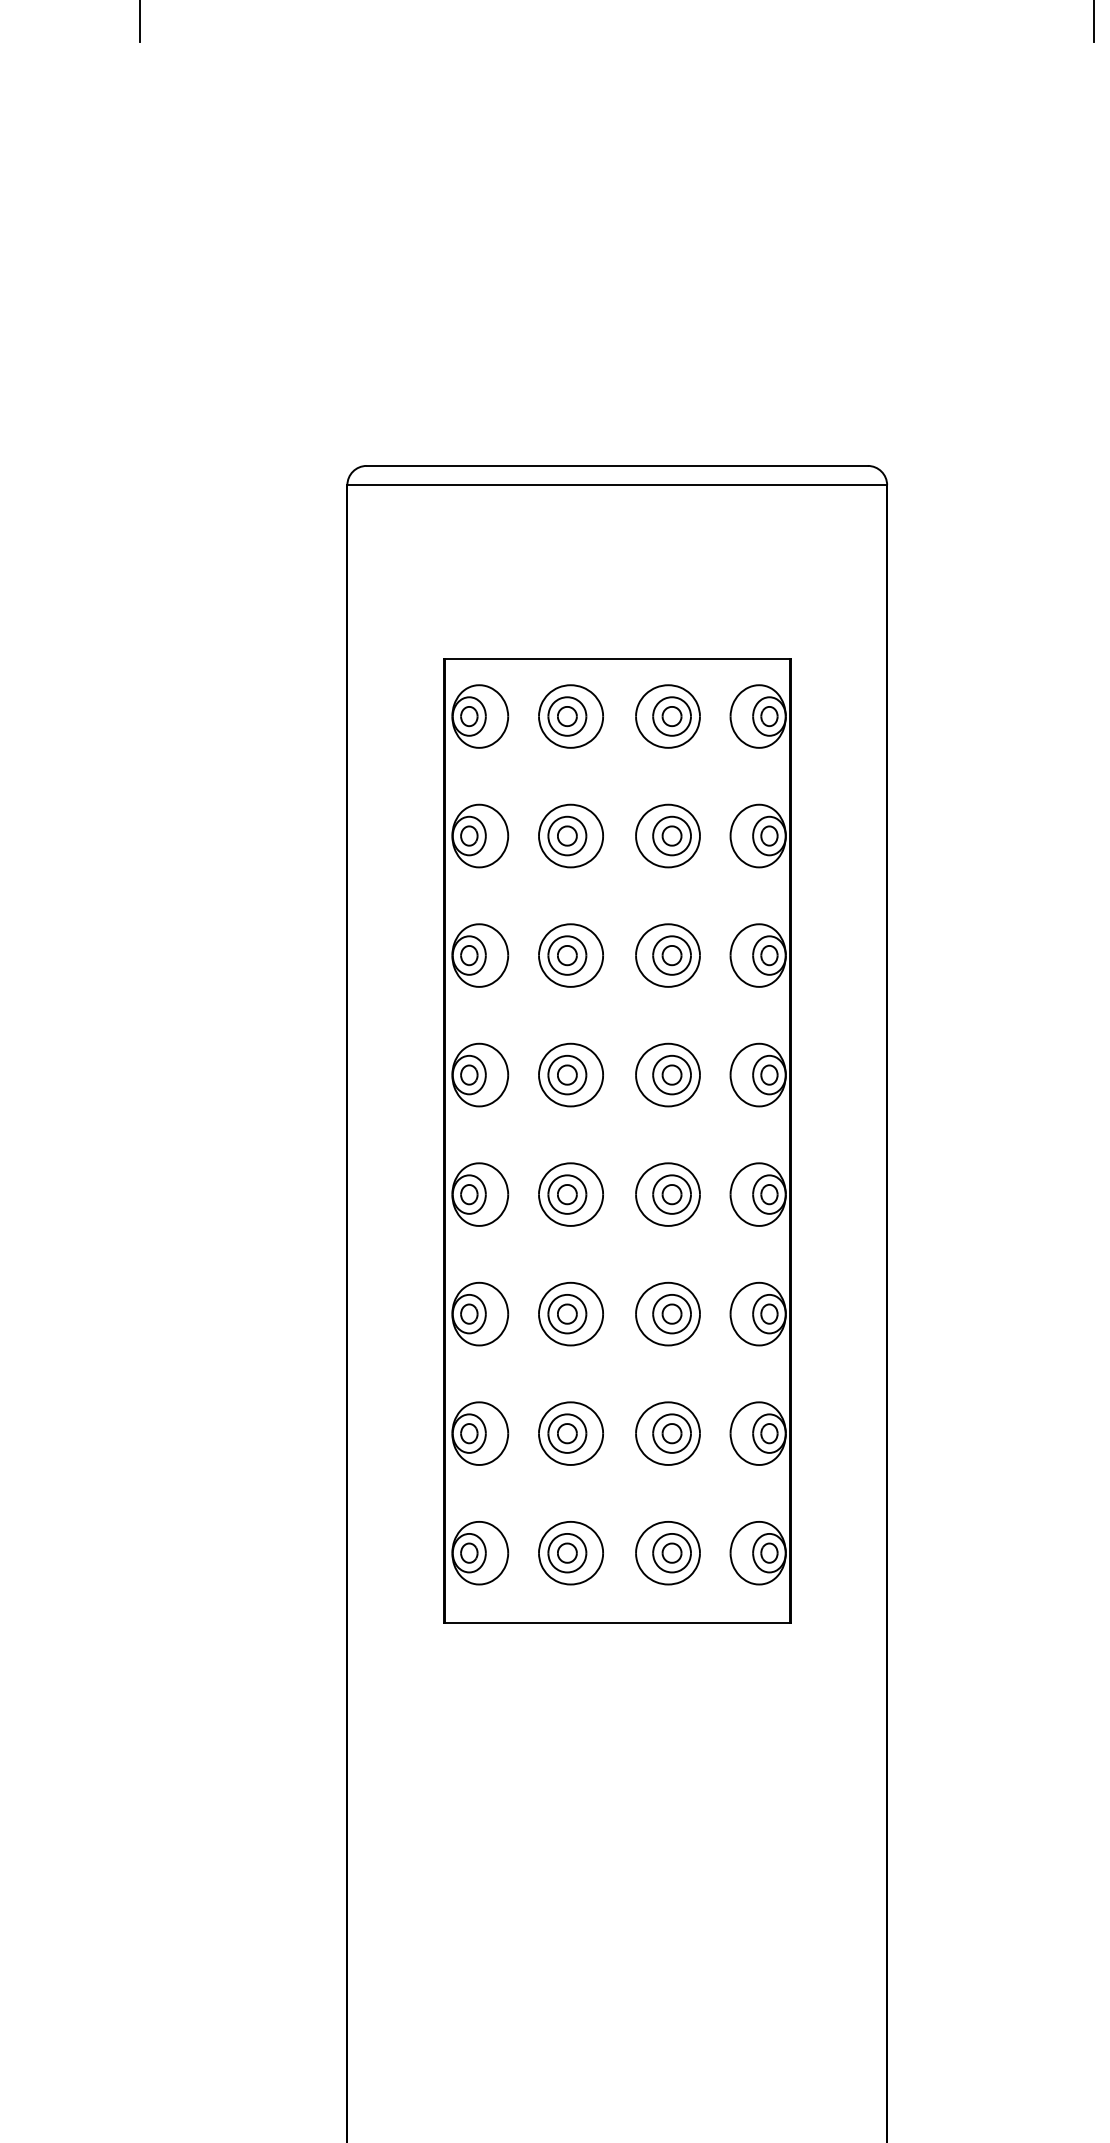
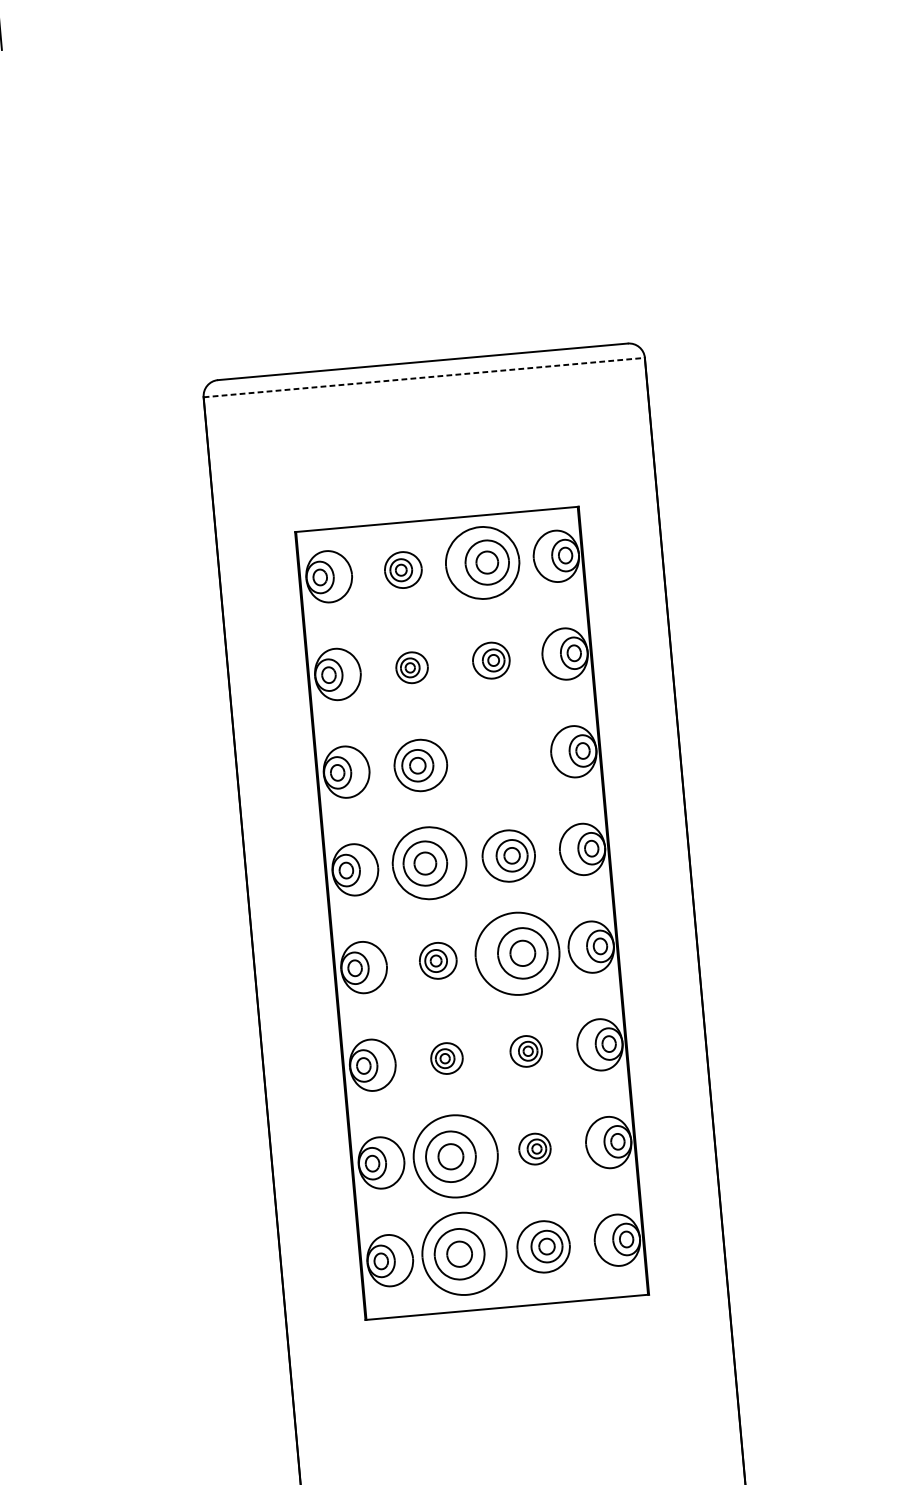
line: (617, 485) -> (424, 377), solid -> dashed
part: (570, 716) -> (402, 570), size x0.7
part: (667, 716) -> (482, 563), size x1.4
part: (570, 835) -> (411, 667), size x0.6
part: (667, 835) -> (490, 660), size x0.7
part: (667, 955) -> (499, 758), removed
part: (570, 1074) -> (429, 862), size x1.4
part: (570, 1194) -> (437, 960), size x0.7
part: (667, 1194) -> (517, 953), size x1.6
part: (570, 1313) -> (446, 1058), size x0.6
part: (667, 1313) -> (525, 1051), size x0.6
part: (570, 1433) -> (455, 1156), size x1.6
part: (667, 1433) -> (534, 1149), size x0.6
part: (570, 1553) -> (464, 1254), size x1.6

